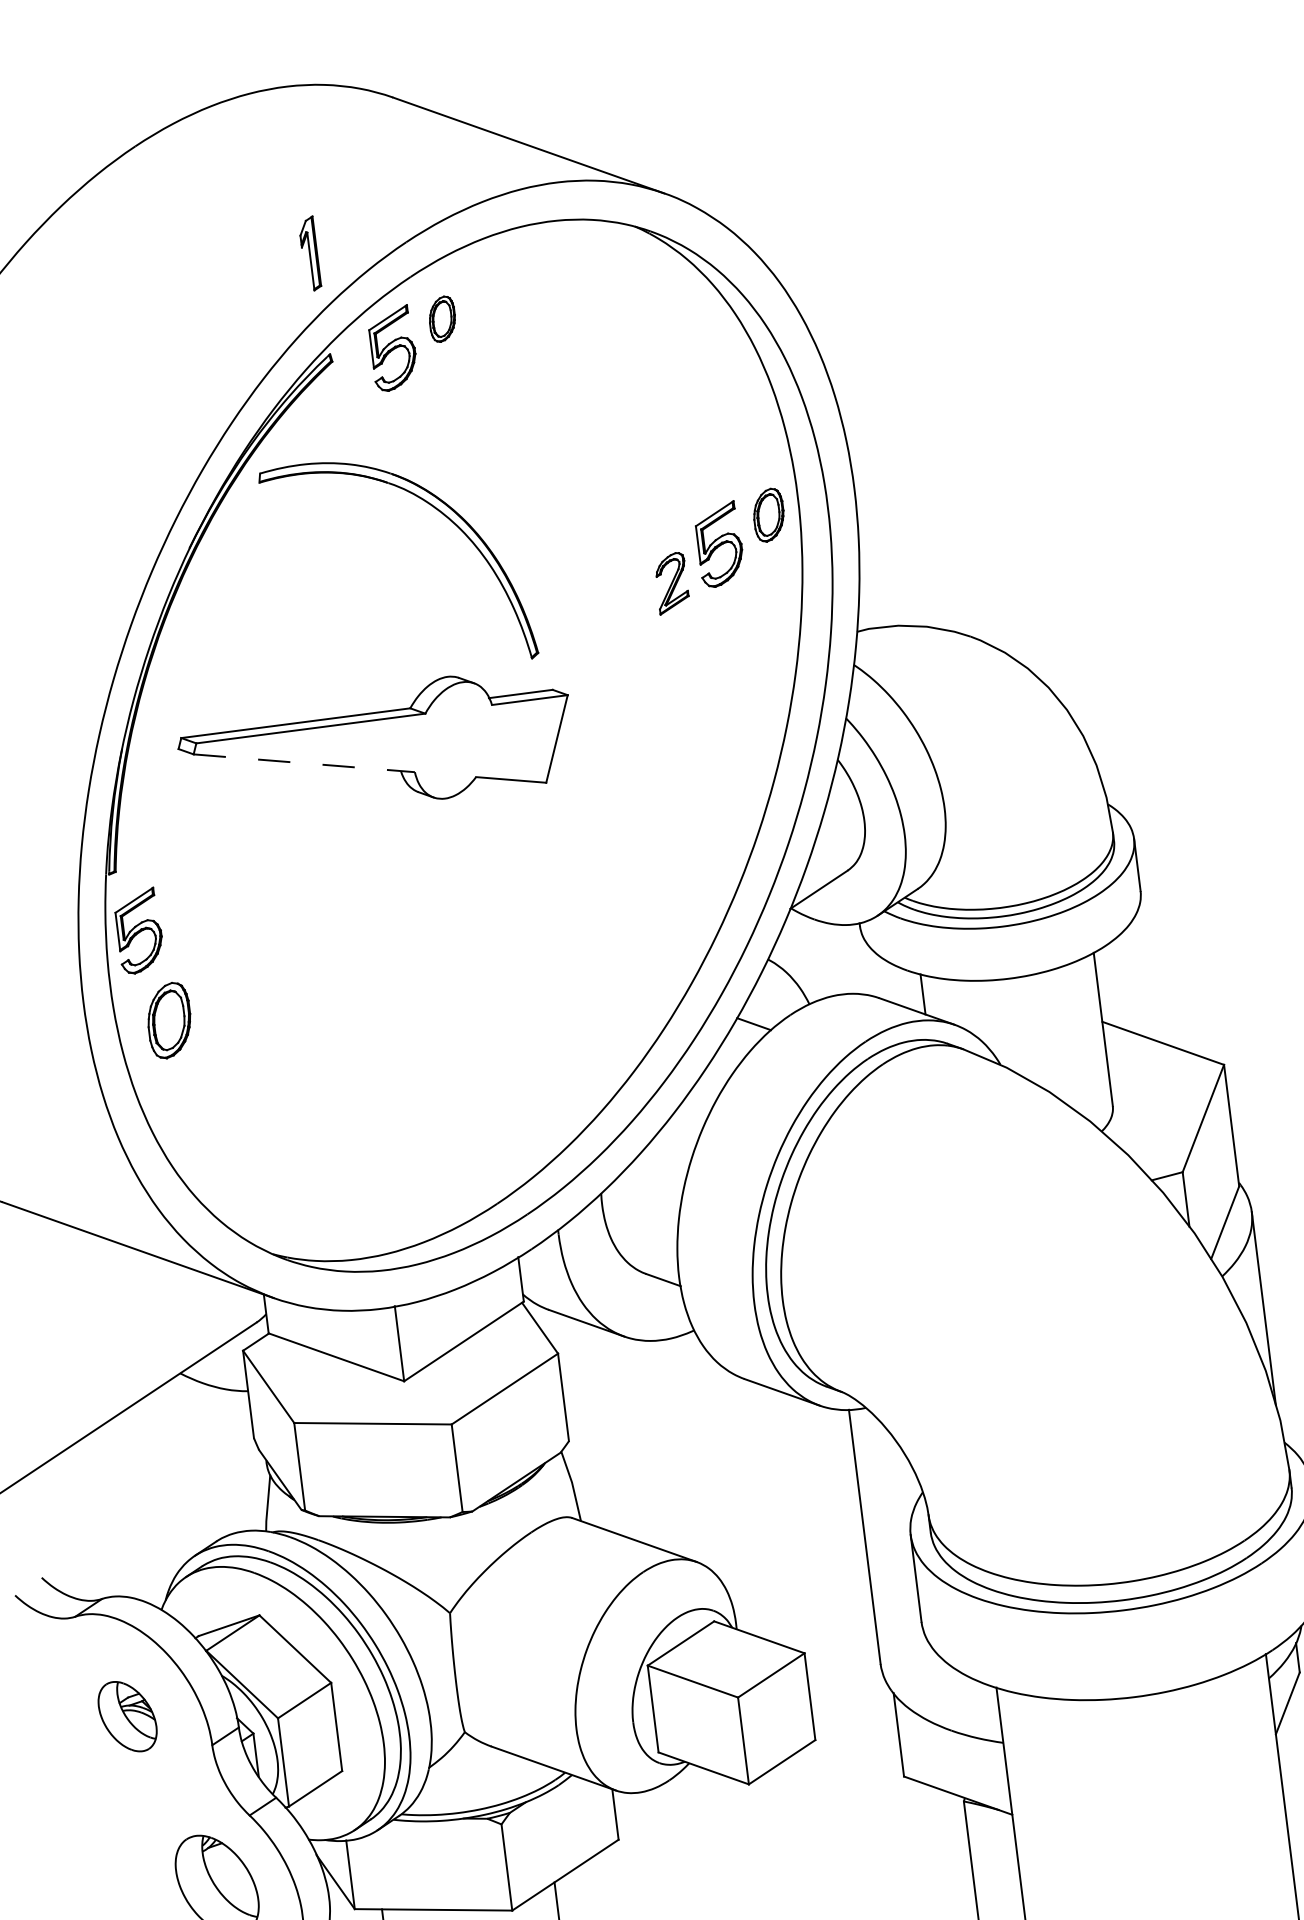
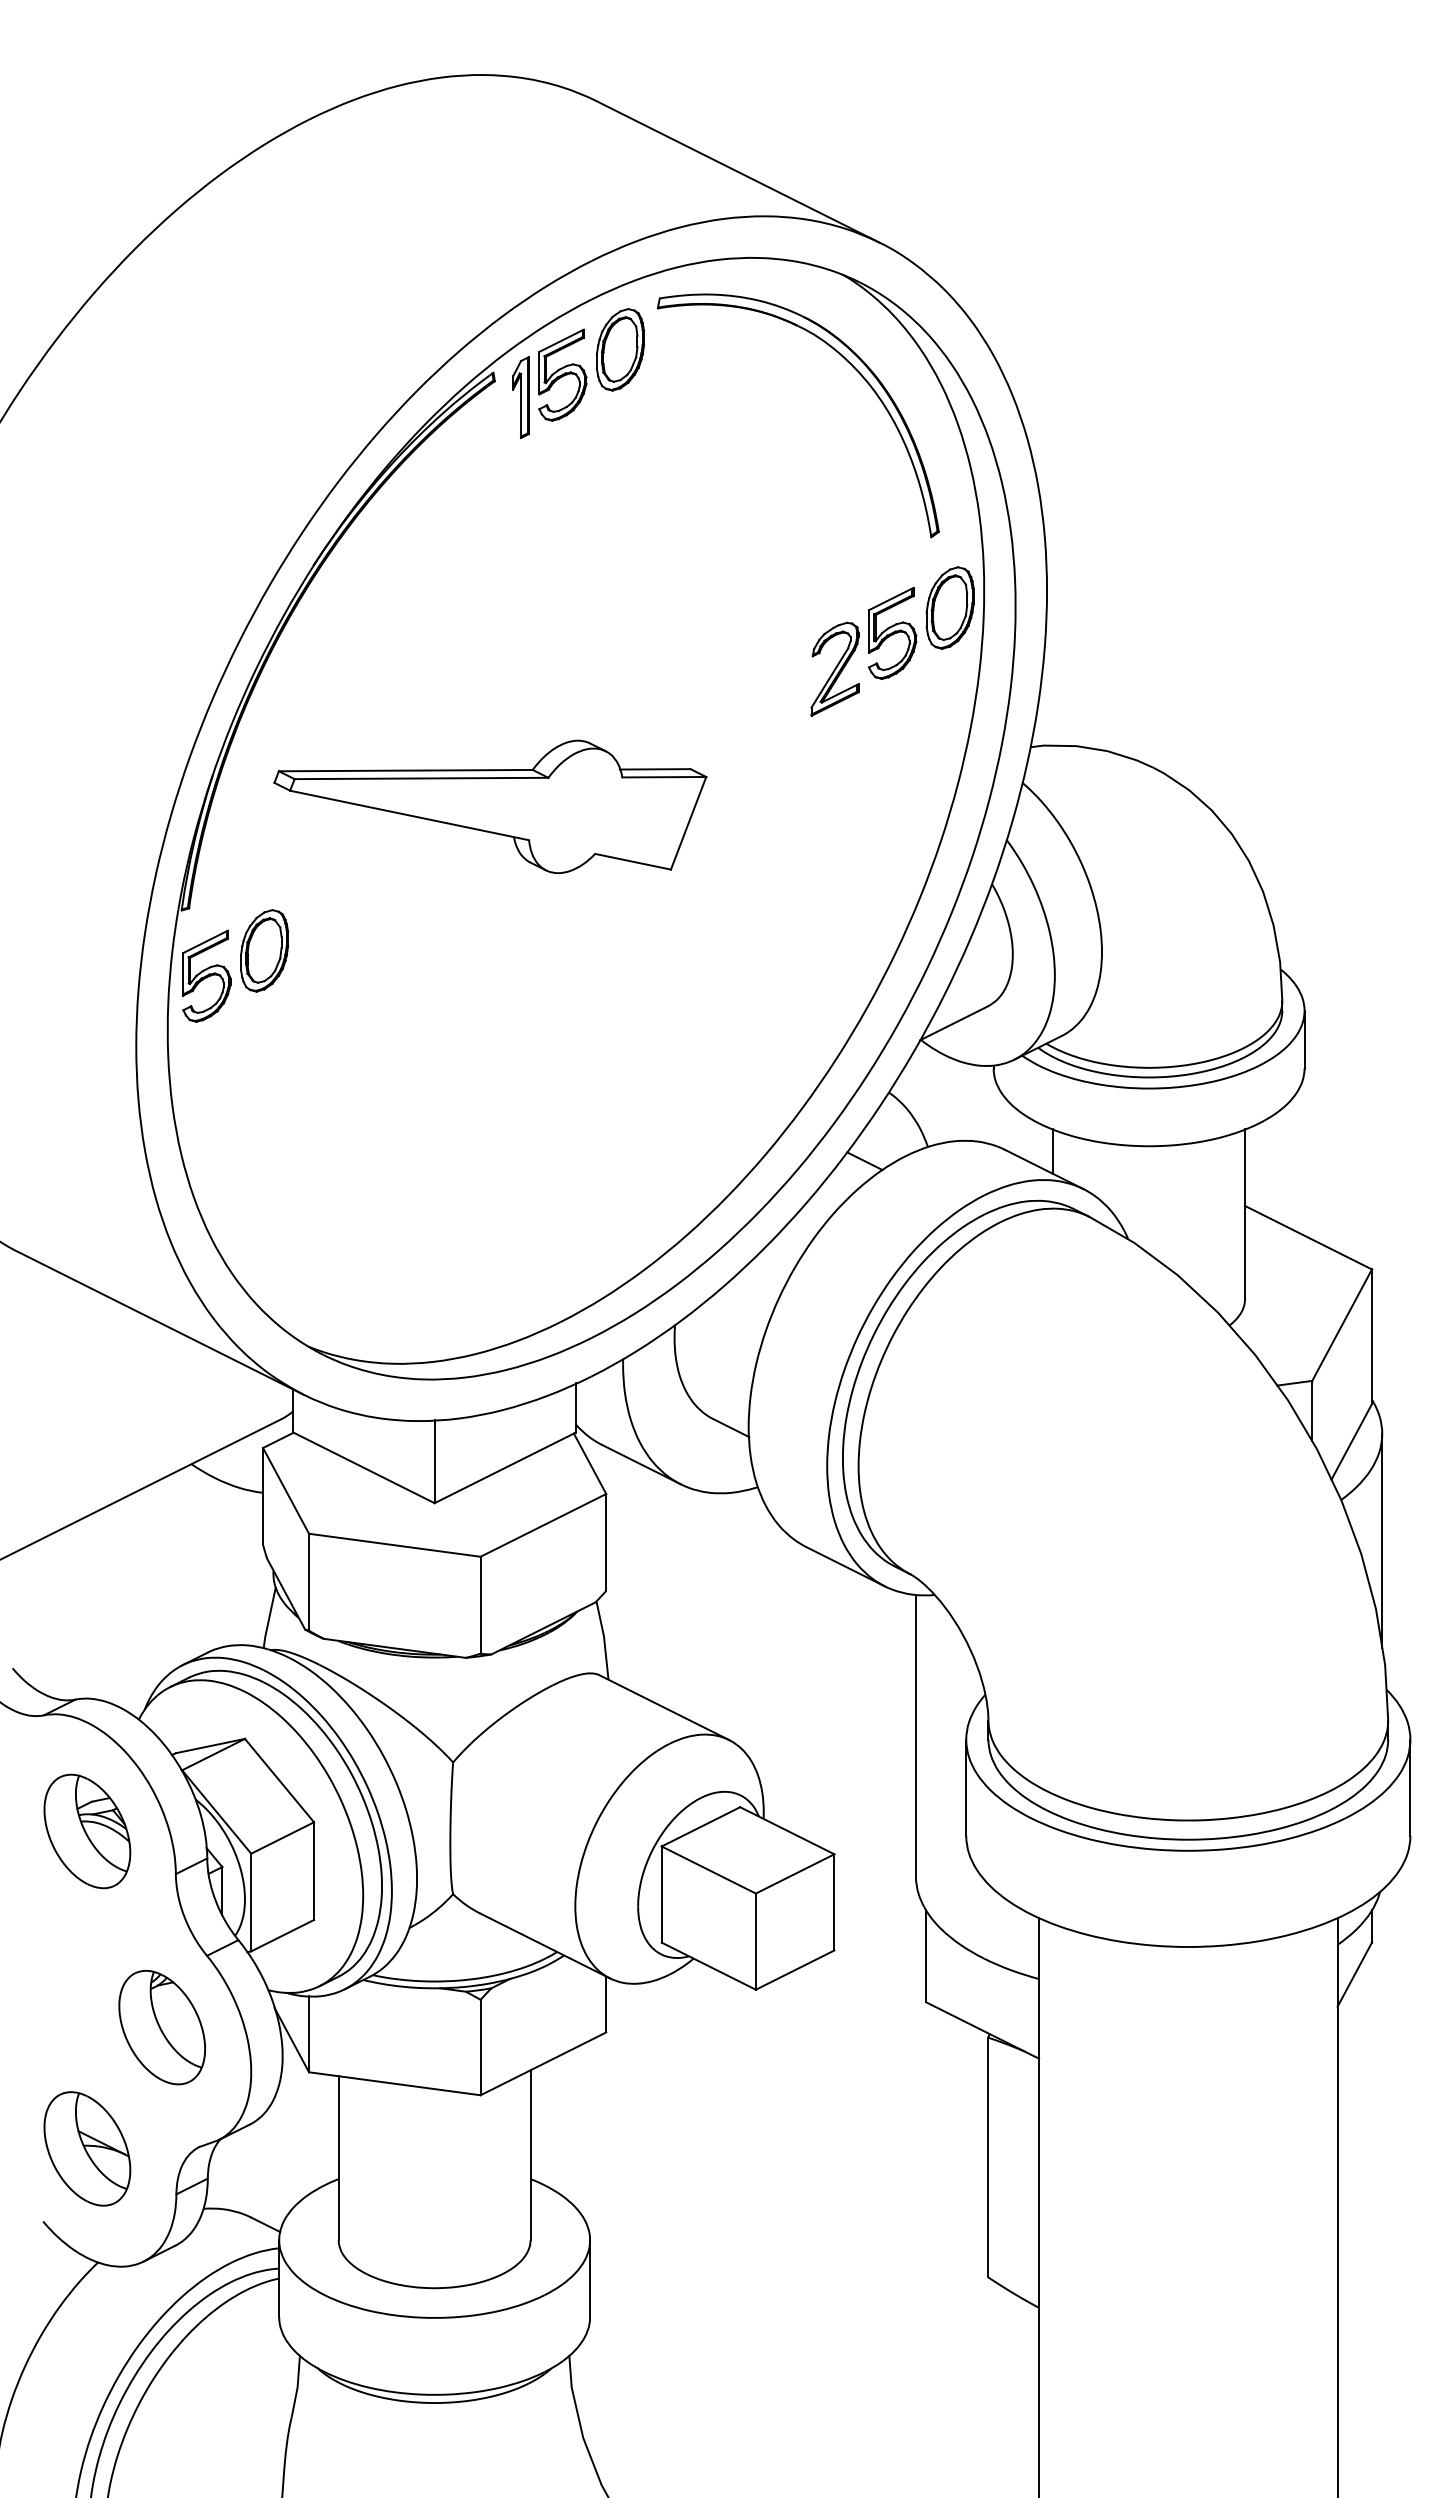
part: (309, 253) -> (520, 397), moved
part: (442, 318) -> (620, 349), size x1.67
part: (437, 511) -> (848, 363), moved
part: (768, 514) -> (949, 607), size x1.43
part: (671, 582) -> (834, 668), size x1.43
line: (305, 763) -> (410, 815), dashed -> solid
part: (169, 1020) -> (264, 950), moved
part: (127, 1716) -> (87, 1831), size x1.43

